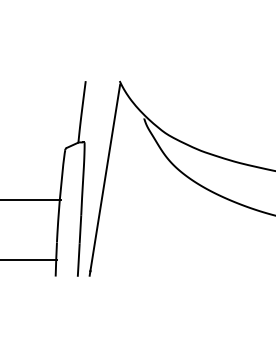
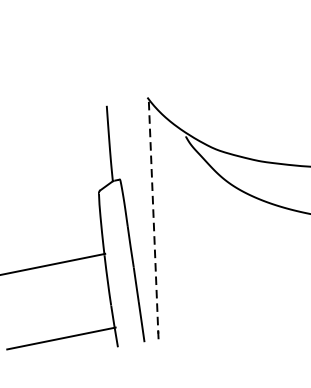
line: (105, 178) -> (153, 217), solid -> dashed

